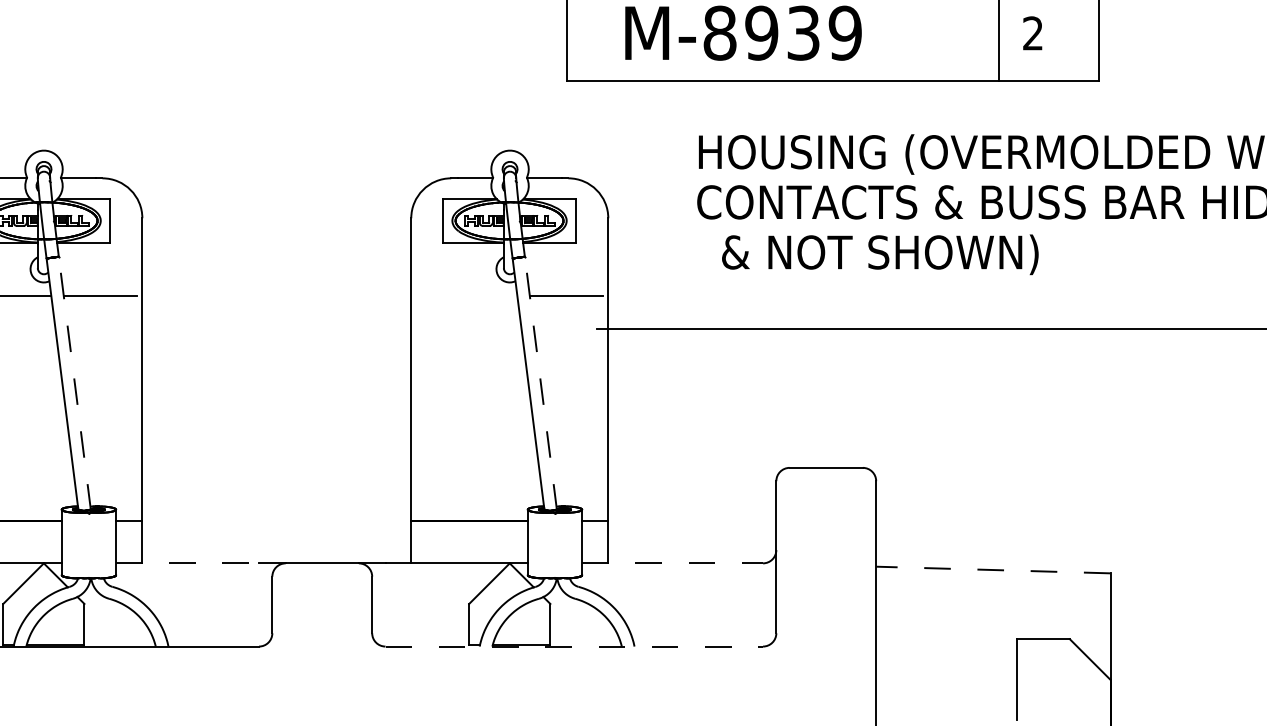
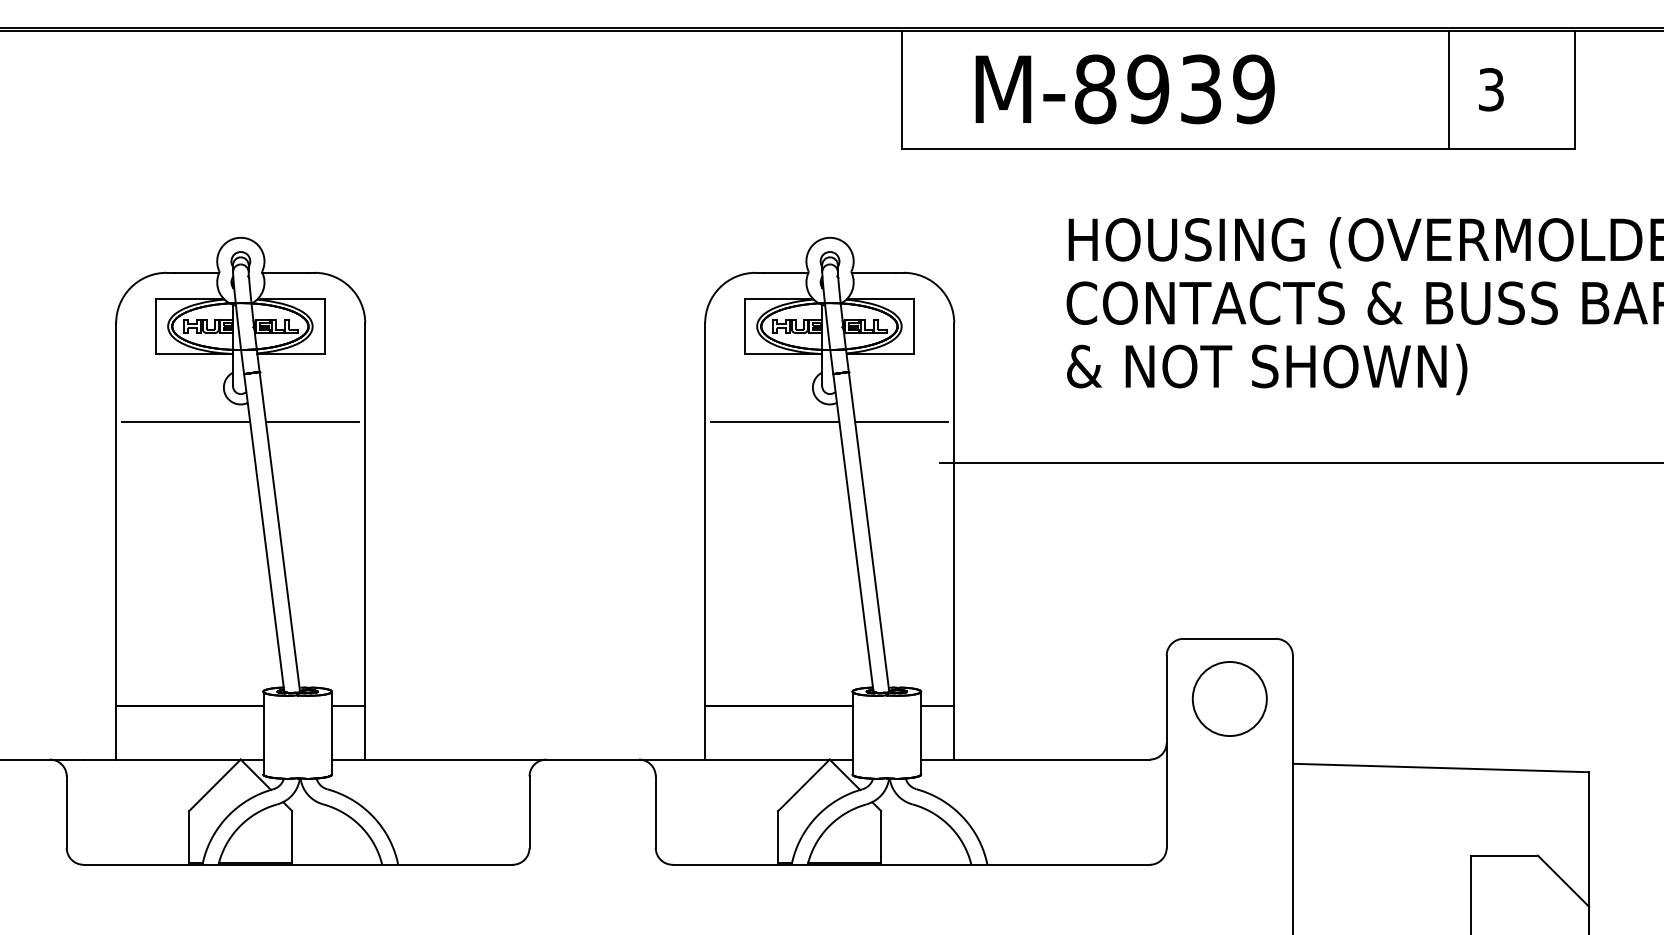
text: (1032, 33) -> (1490, 89), 2 -> 3
text: (880, 254) -> (1267, 369), moved
line: (466, 295) -> (775, 421), added
line: (74, 383) -> (279, 532), dashed -> solid
line: (541, 383) -> (869, 532), dashed -> solid
circle: (826, 515) -> (1229, 698), added
line: (187, 563) -> (422, 759), dashed -> solid
line: (672, 563) -> (1035, 759), dashed -> solid
line: (992, 570) -> (1440, 768), dashed -> solid
line: (574, 646) -> (911, 864), dashed -> solid

